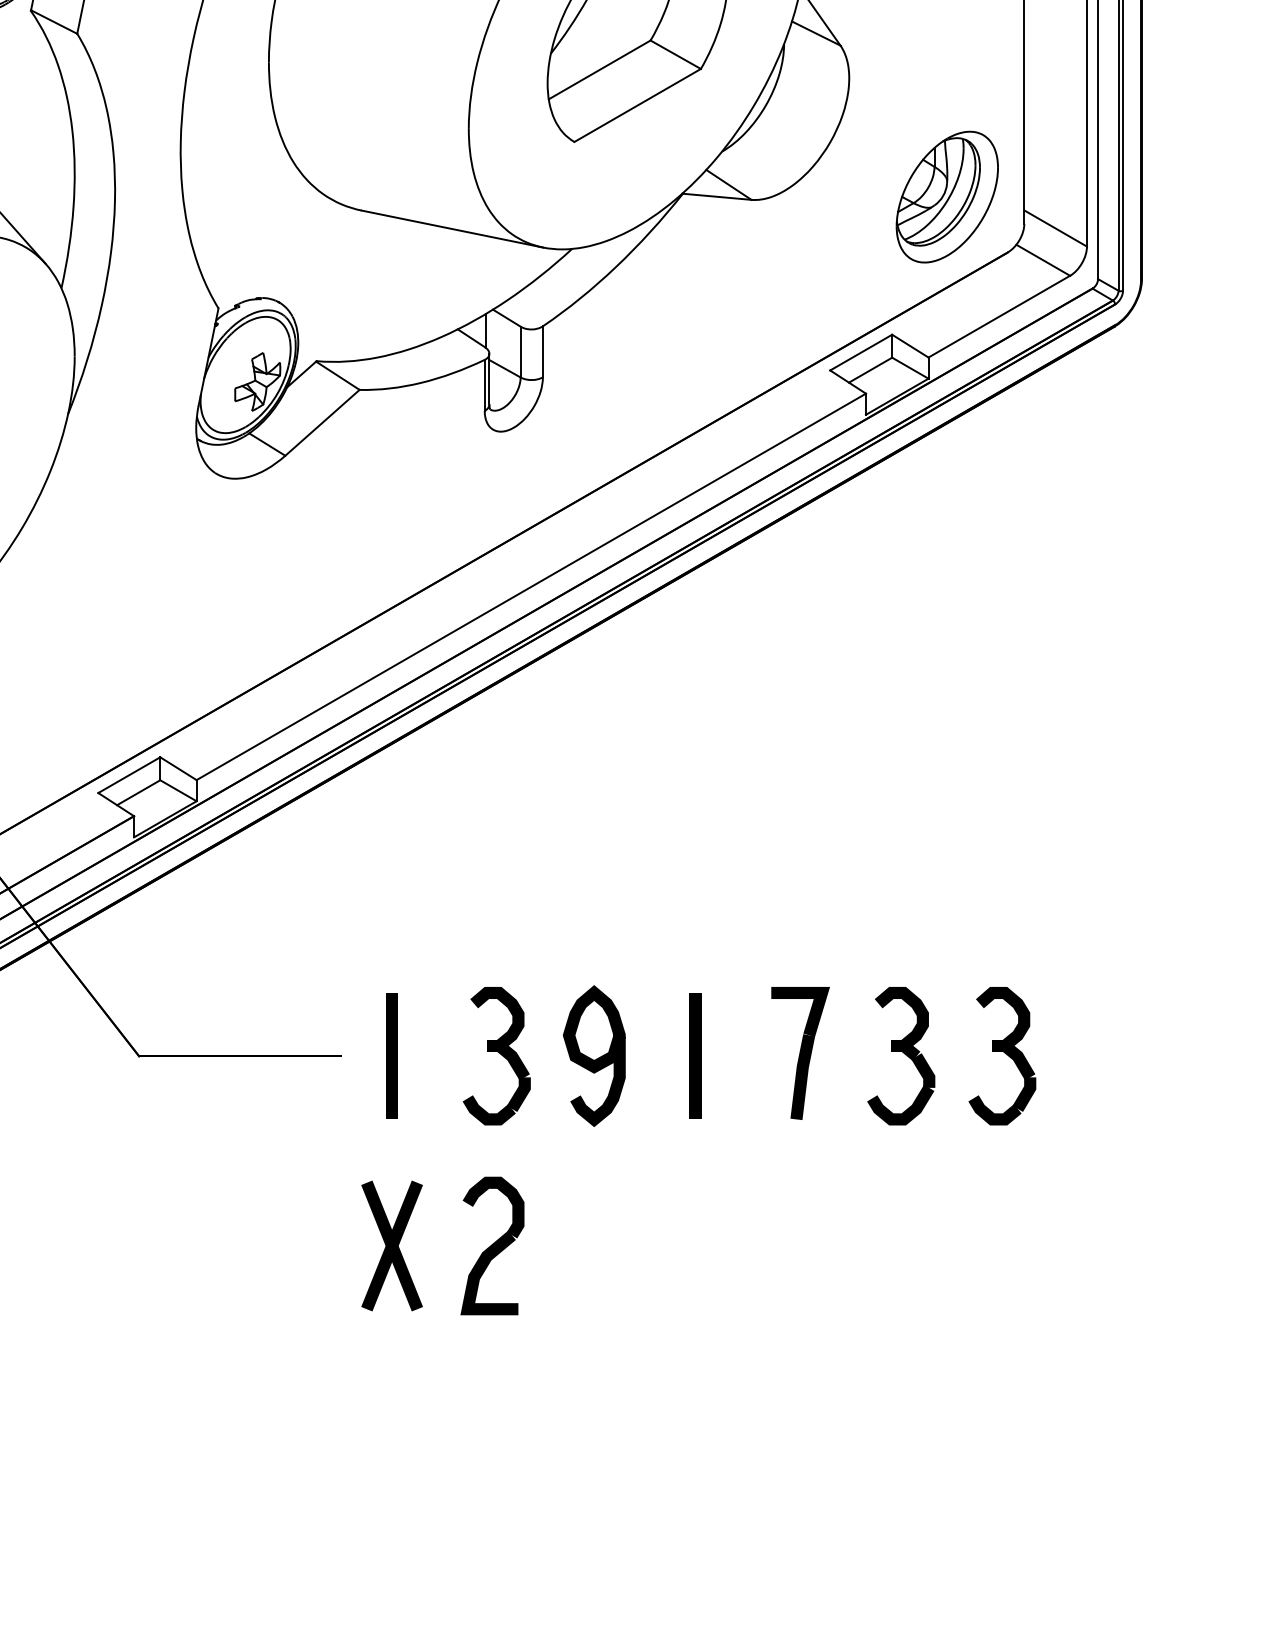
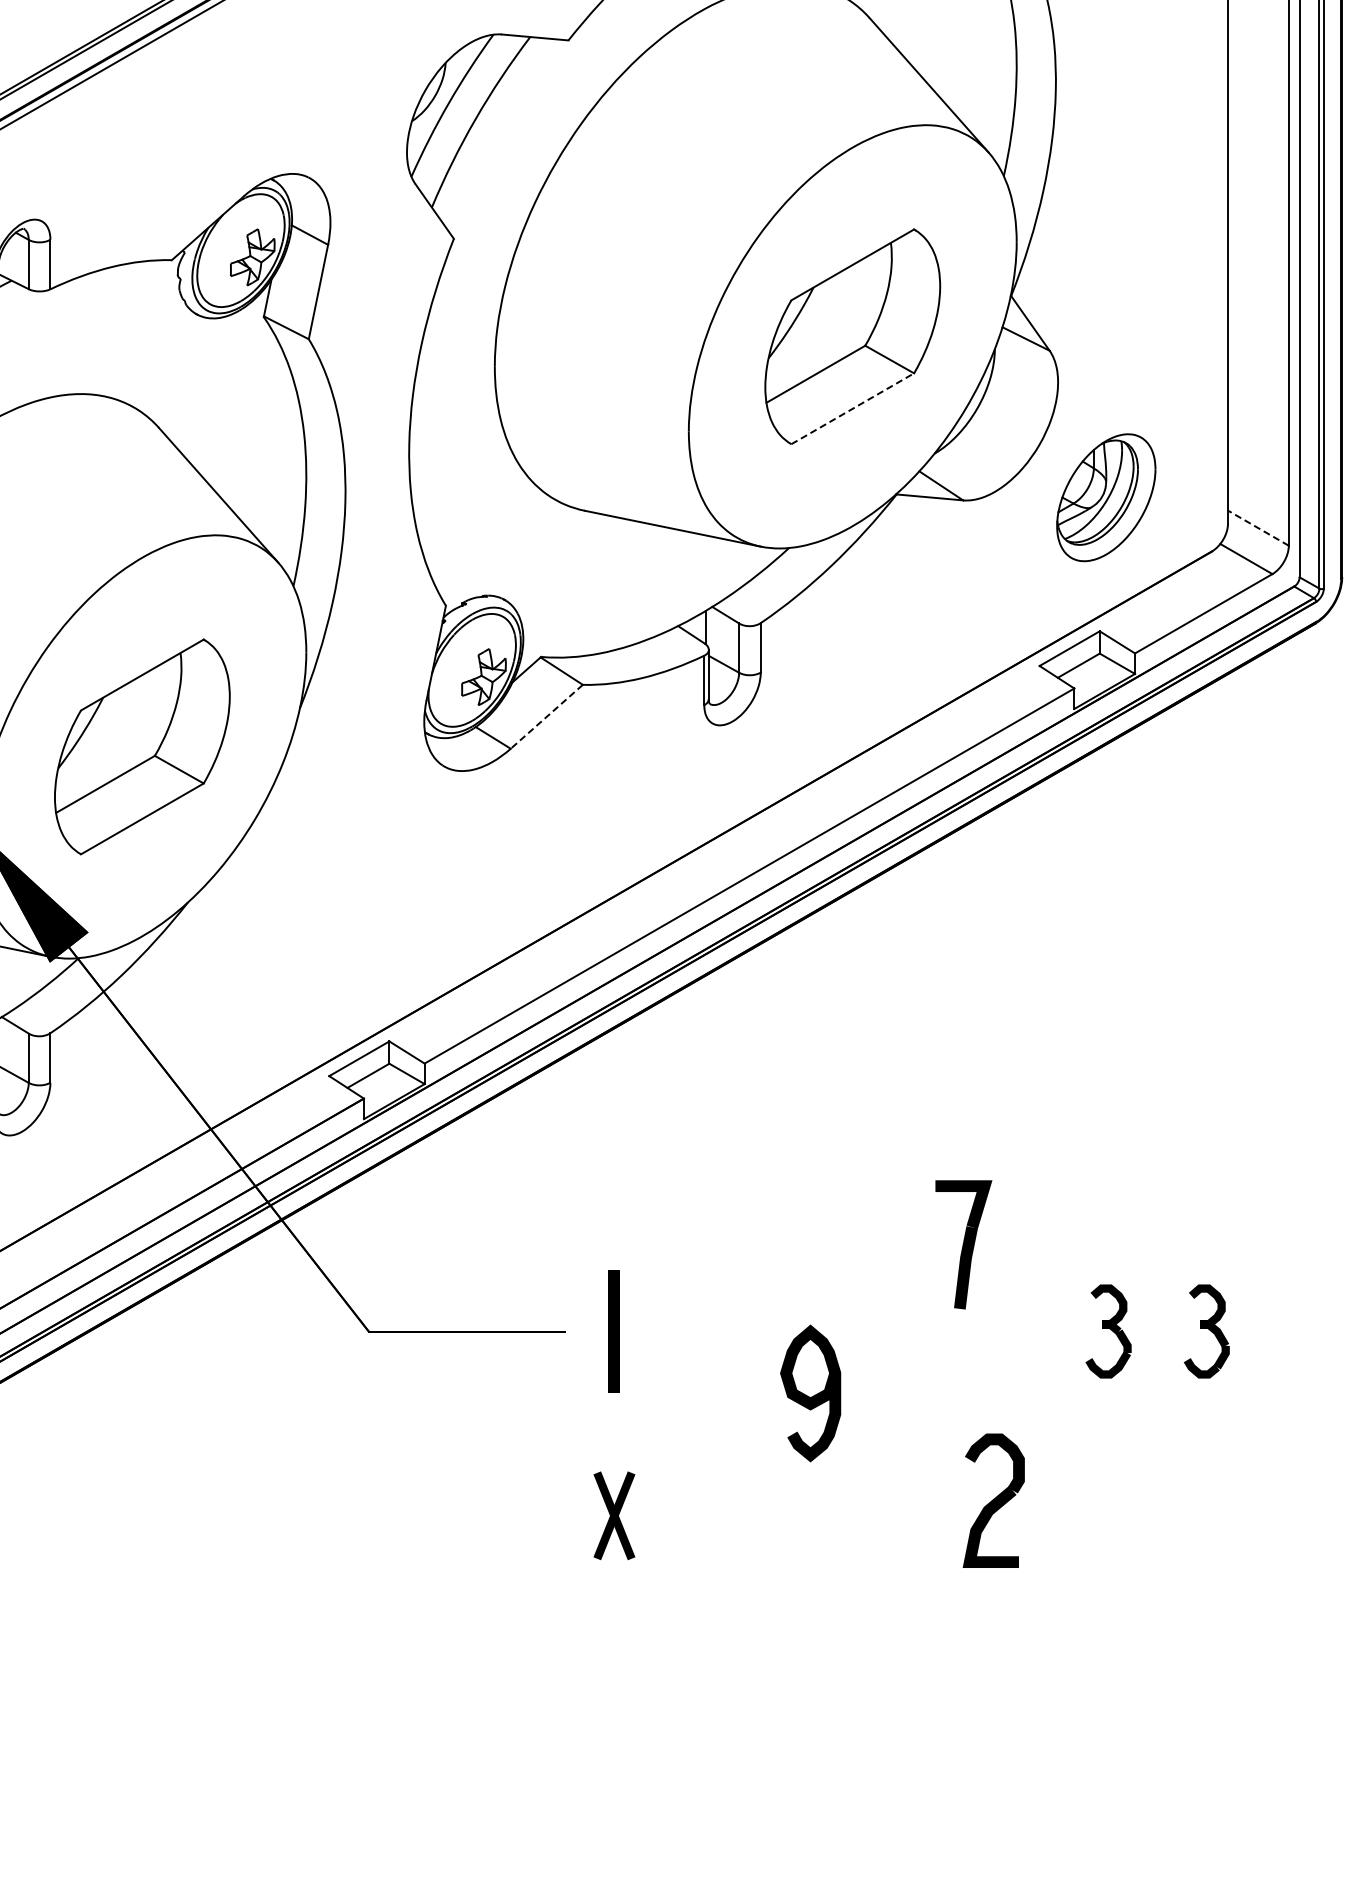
line: (637, 105) -> (852, 408), solid -> dashed
part: (947, 196) -> (1106, 497), moved
line: (1054, 227) -> (1257, 527), solid -> dashed
line: (322, 423) -> (546, 717), solid -> dashed
part: (800, 1053) -> (963, 1244), moved
part: (496, 1056) -> (715, 1331), removed
line: (695, 1056) -> (908, 1331), removed
part: (901, 1056) -> (1108, 1331), size x0.7
part: (1002, 1056) -> (1206, 1331), size x0.7
curve: (593, 1059) -> (809, 1396), moved
part: (392, 1245) -> (614, 1515), size x0.7
part: (492, 1245) -> (993, 1500), moved

